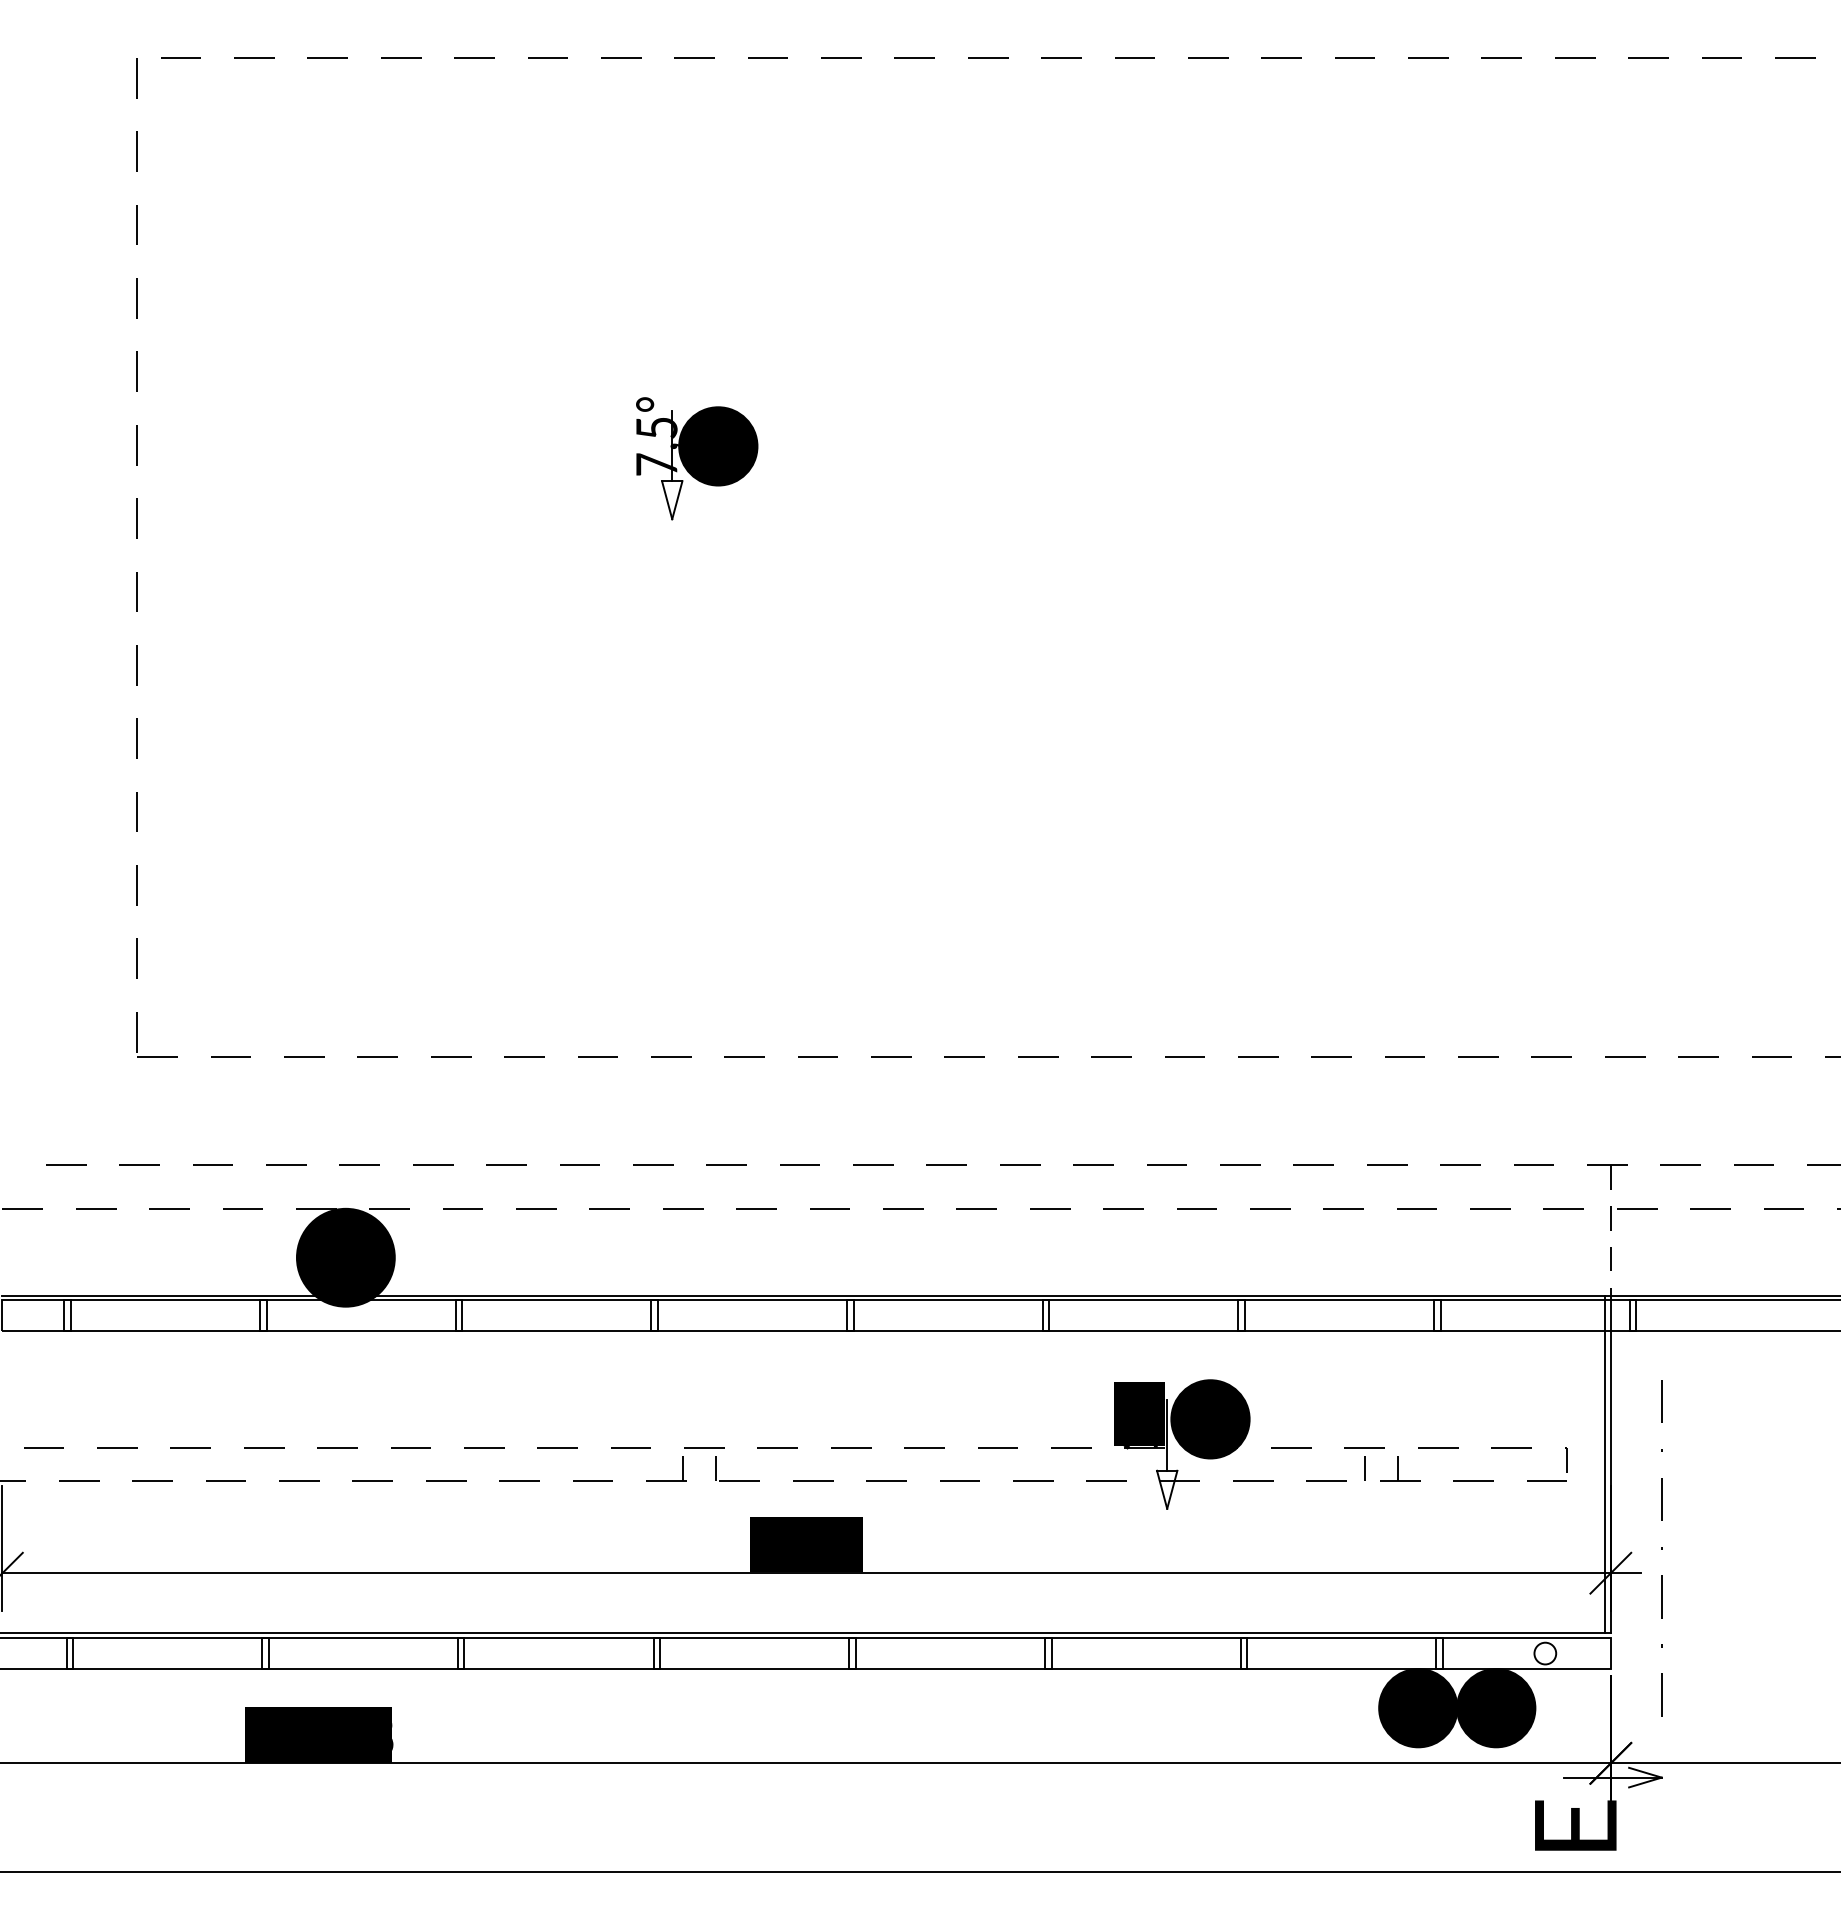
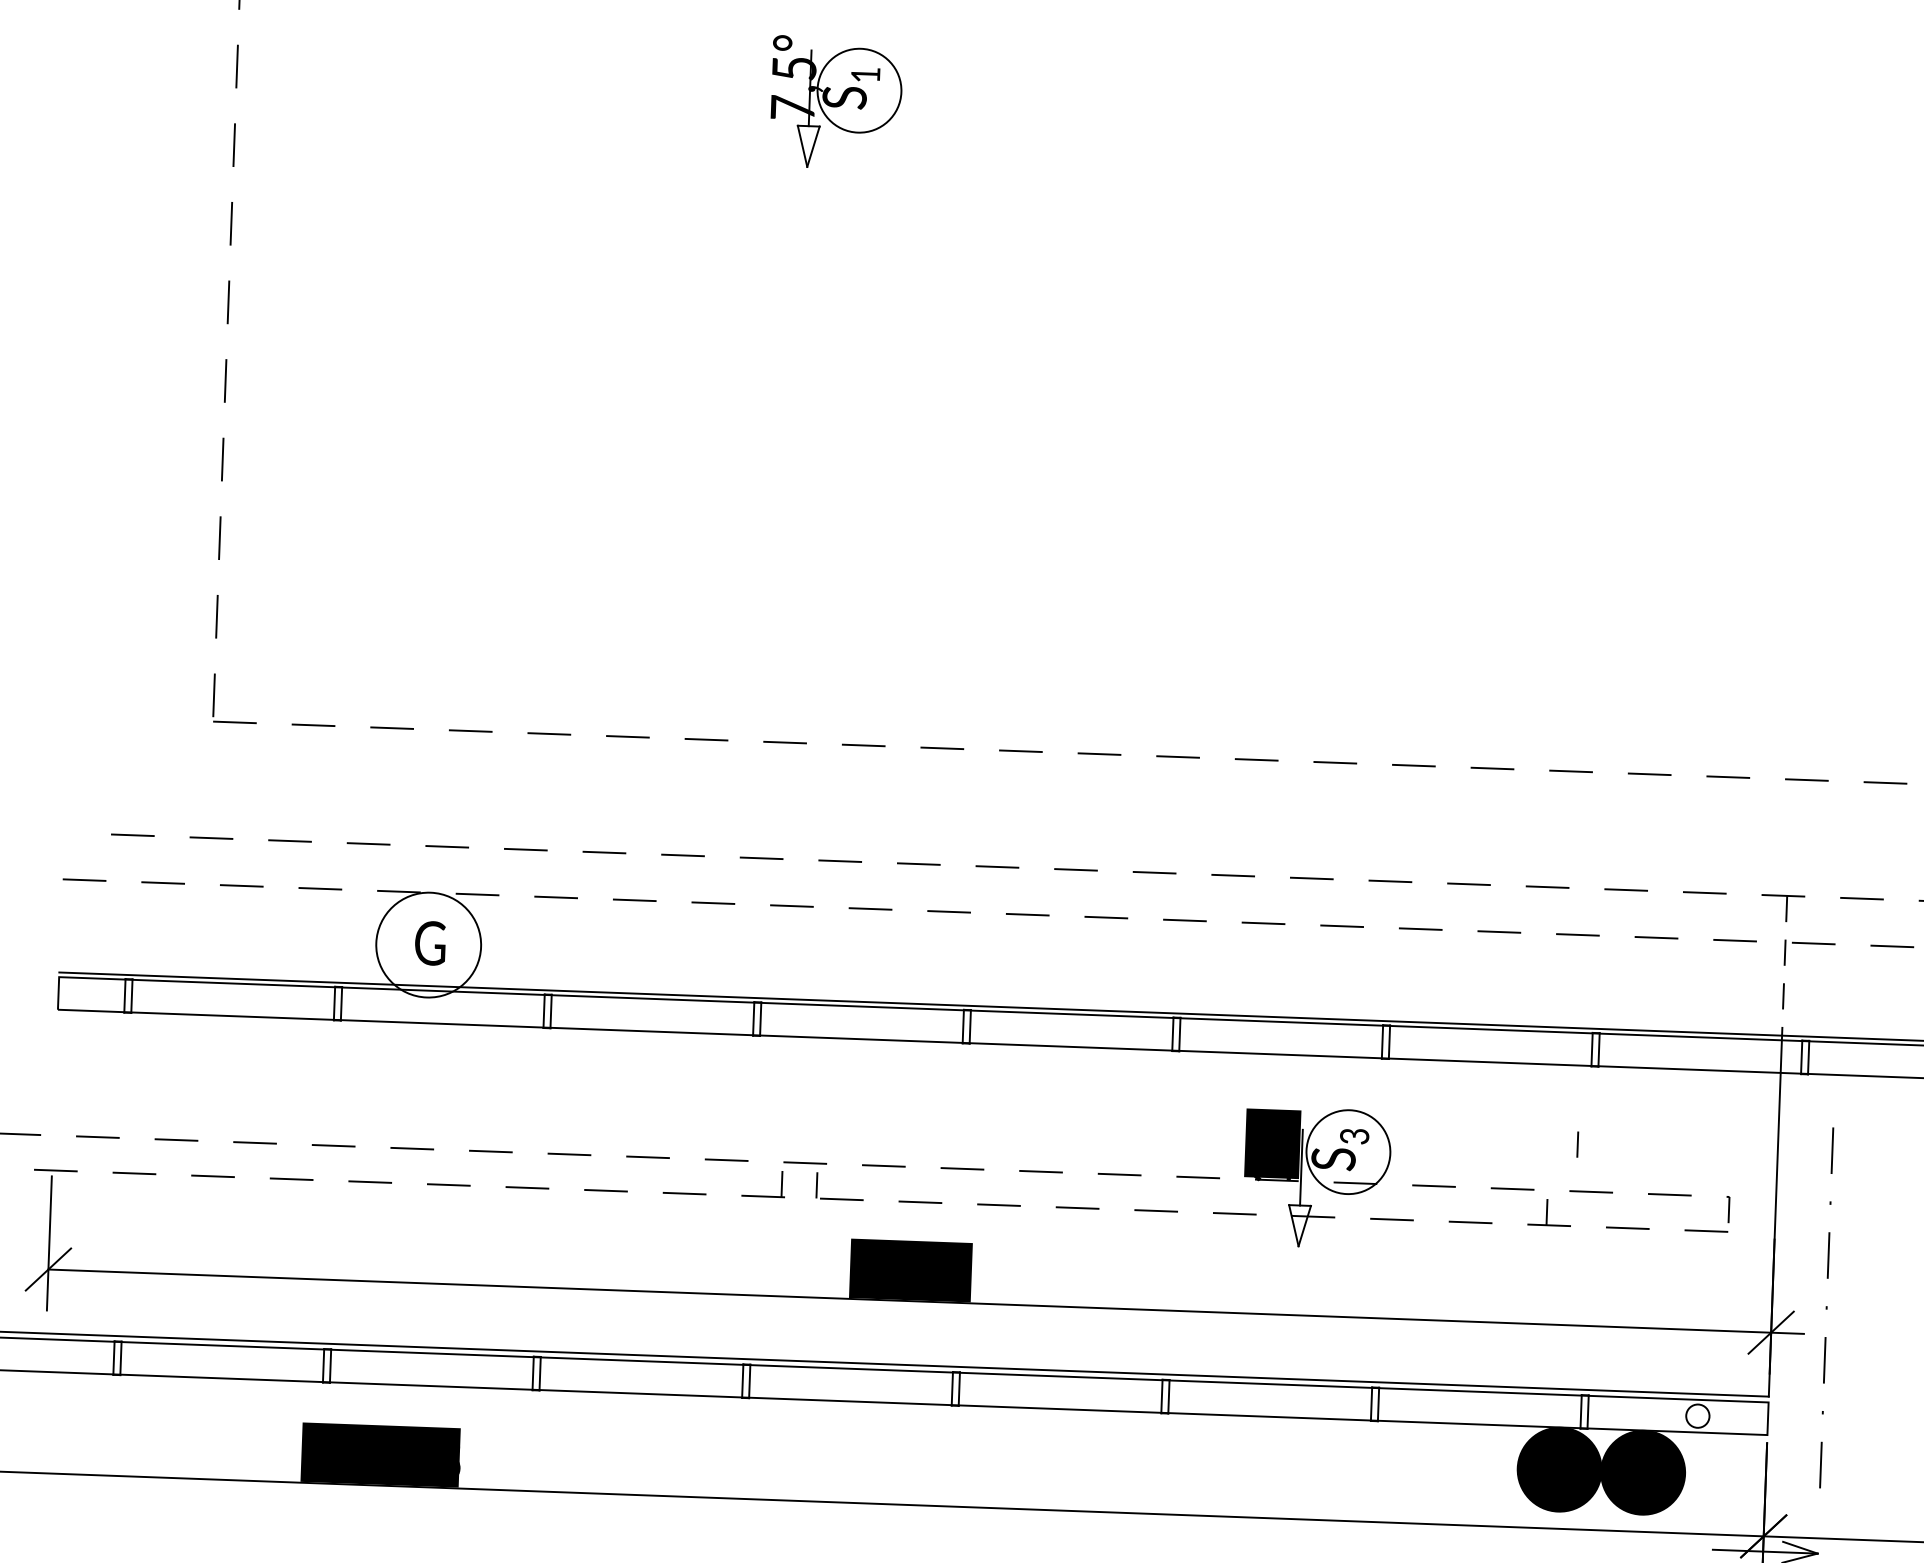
fill: (718, 446) -> (859, 90), removed
fill: (345, 1257) -> (428, 944), removed
fill: (1210, 1419) -> (1348, 1152), removed
line: (1605, 1463) -> (1769, 1214), removed
line: (1364, 1468) -> (1577, 1144), moved

